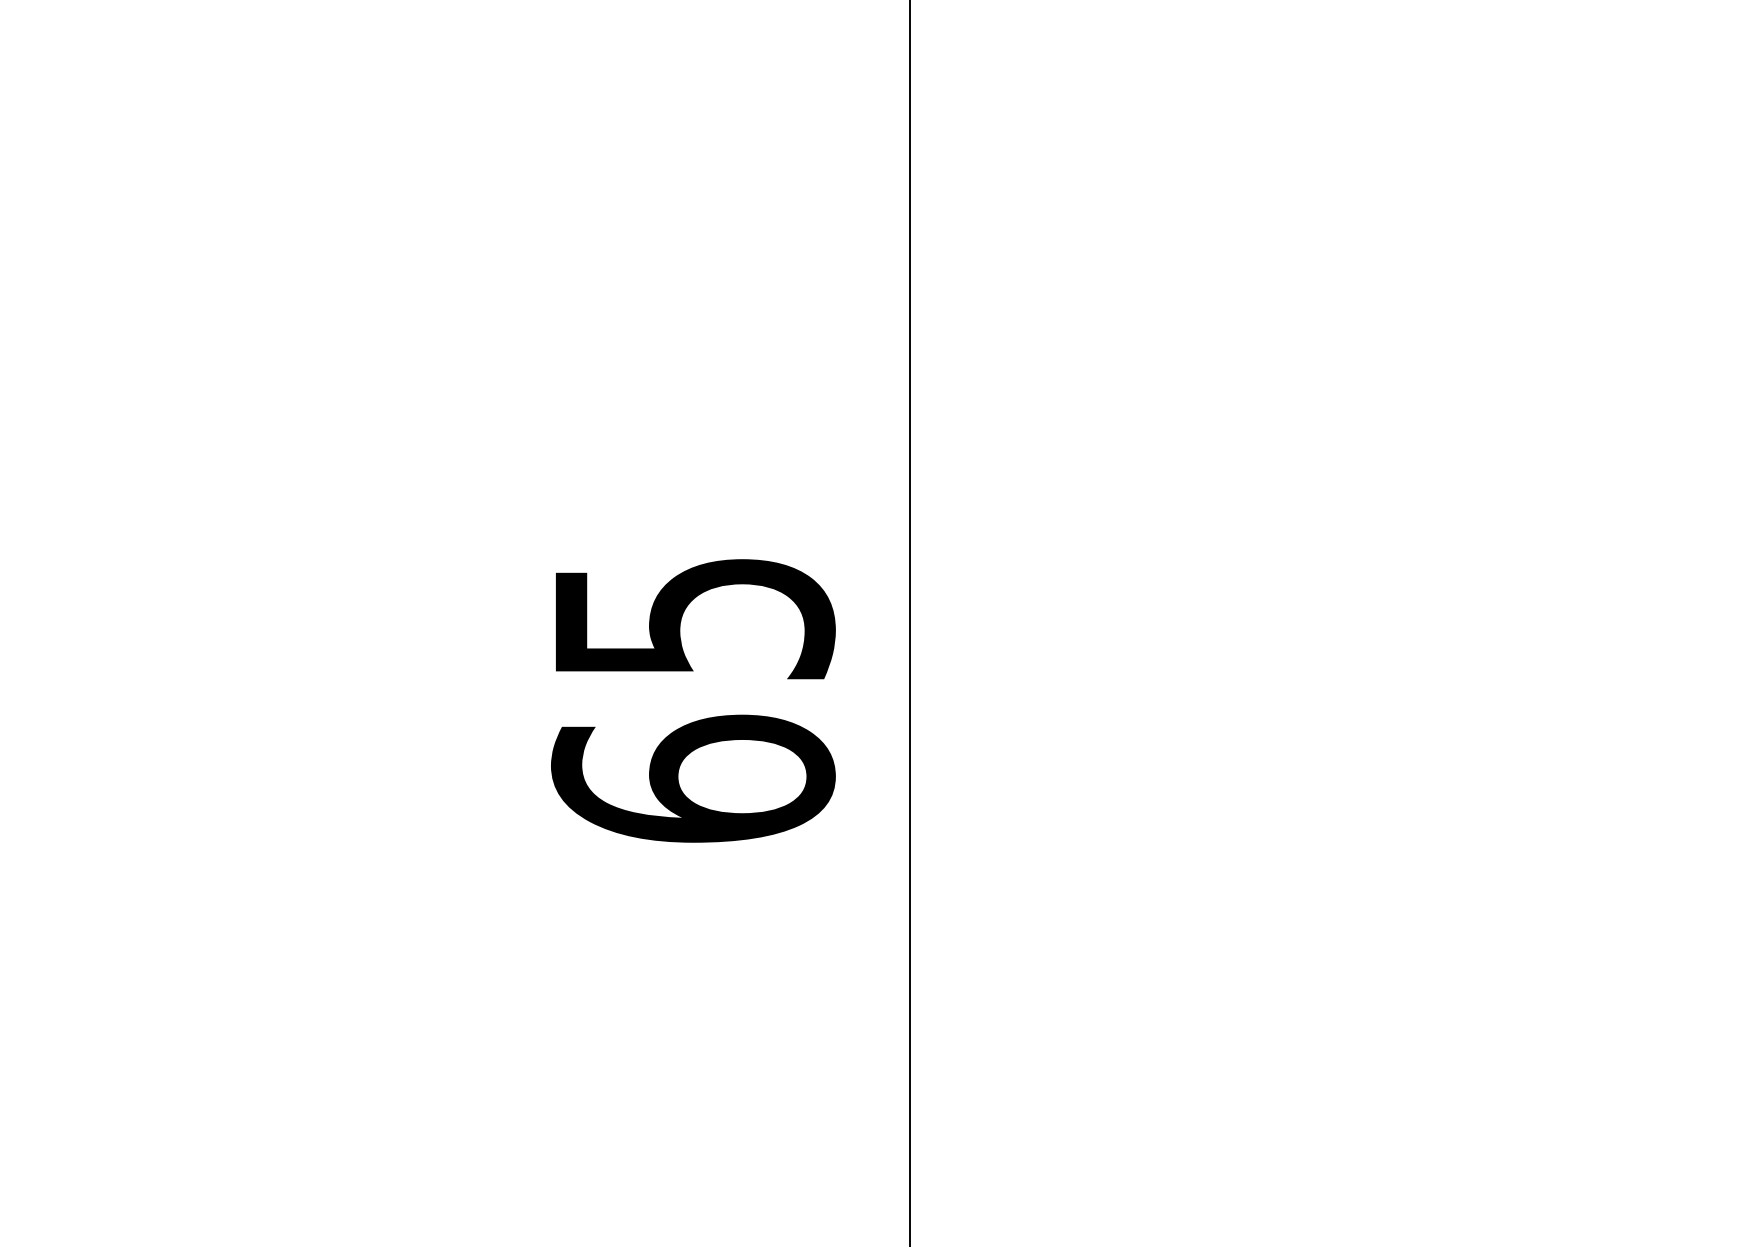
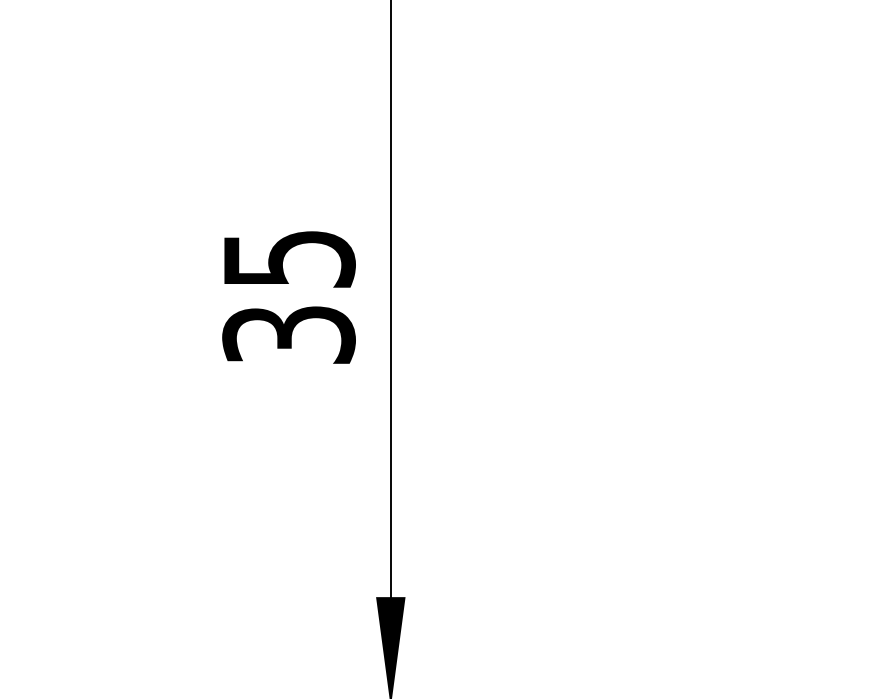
text: (692, 778) -> (288, 334), 65 -> 35

